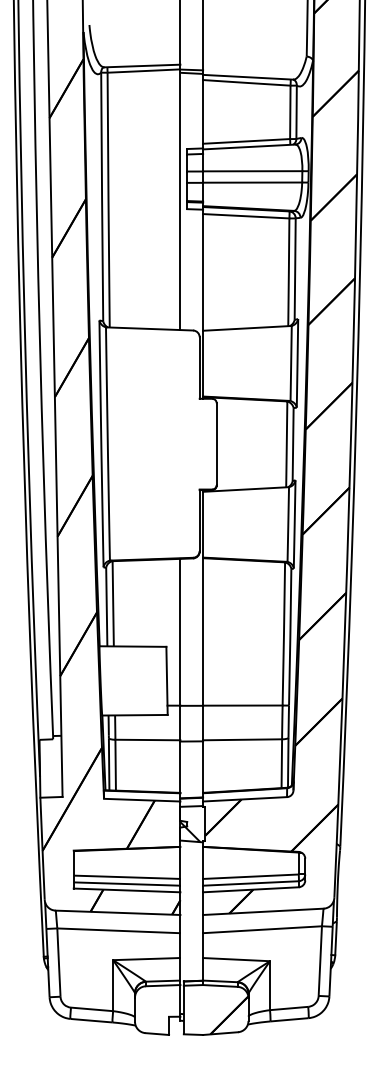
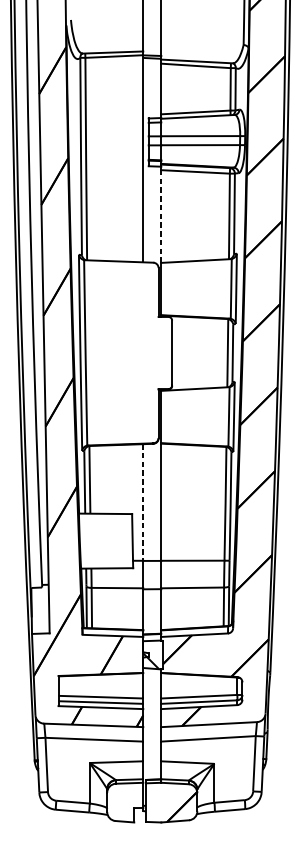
line: (203, 271) -> (161, 215), solid -> dashed
line: (180, 632) -> (143, 502), solid -> dashed

